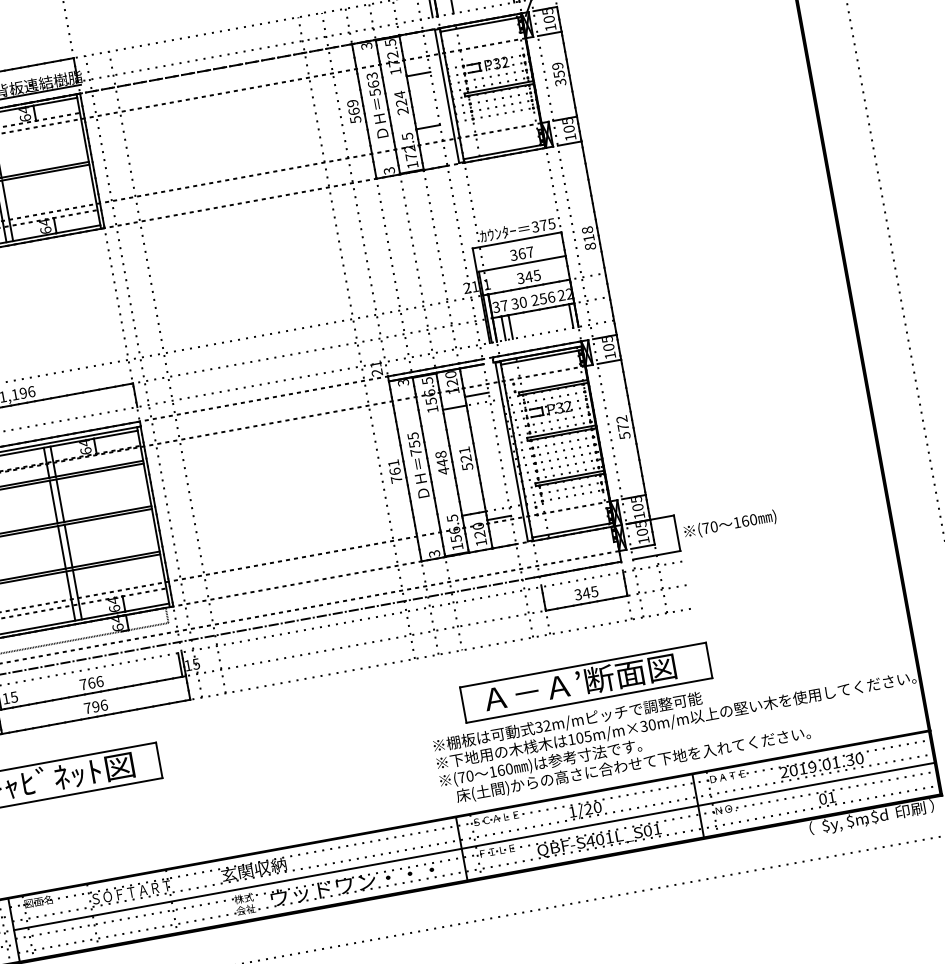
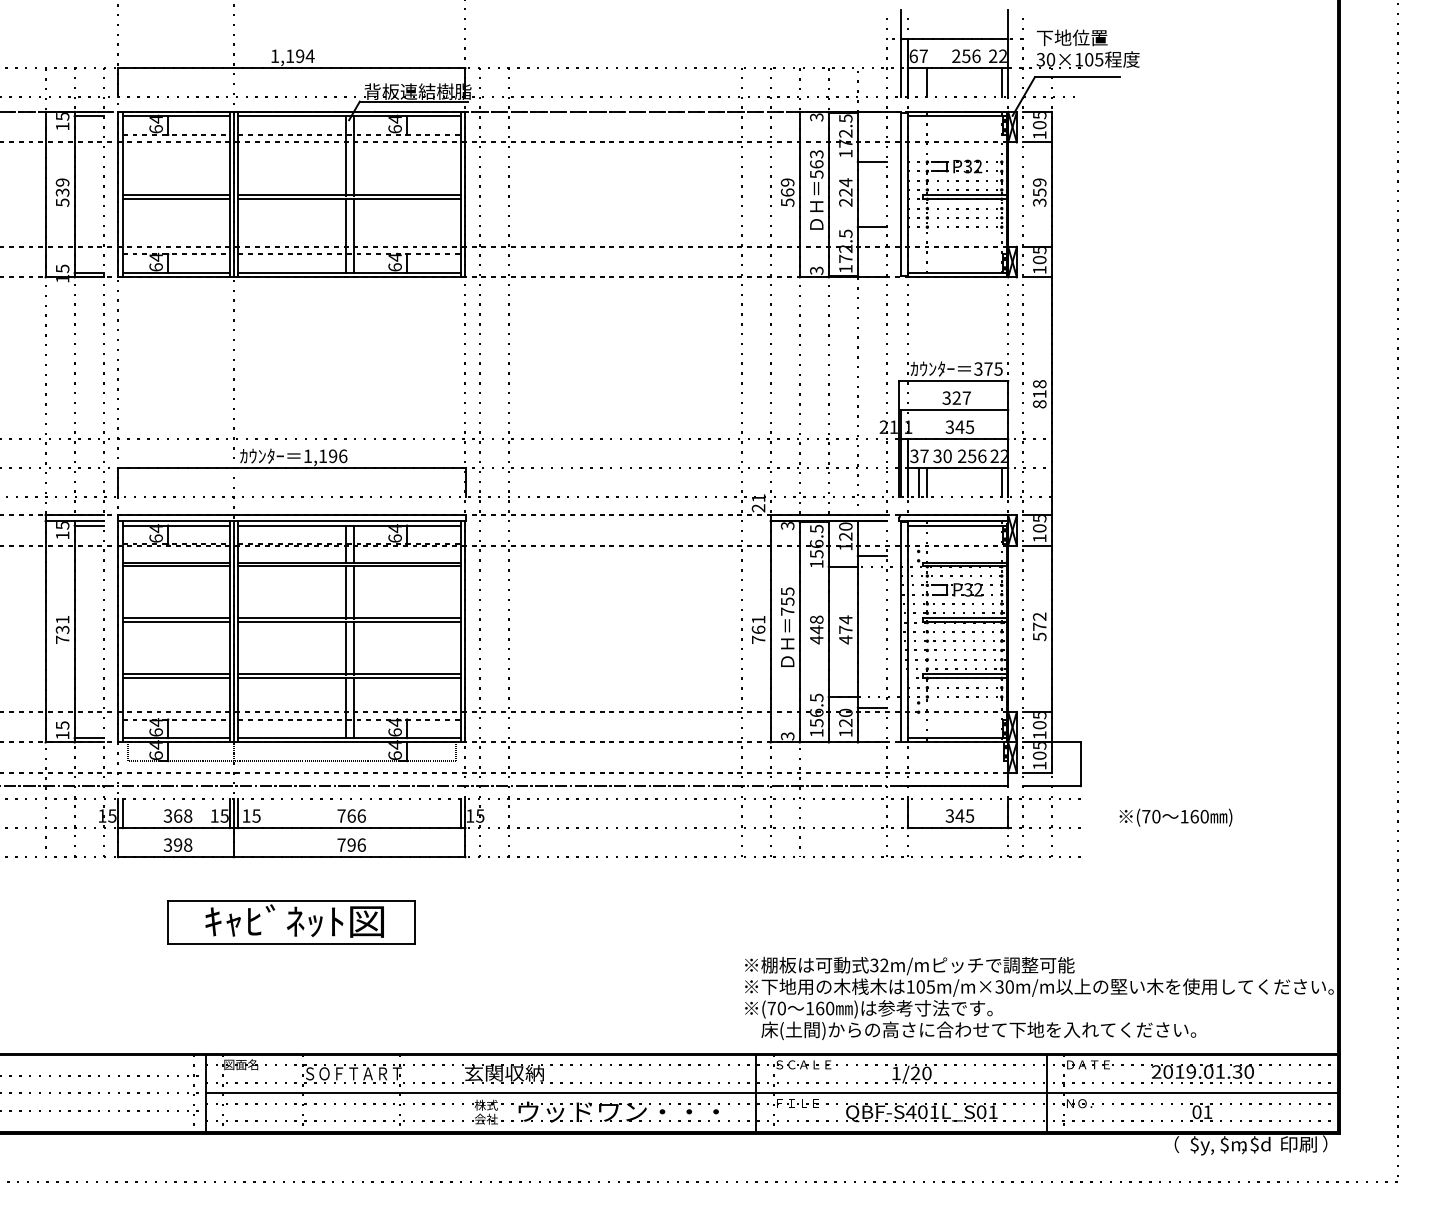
text: (521, 253) -> (956, 397), 367 -> 327
text: (465, 458) -> (845, 629), 521 -> 474
text: (729, 524) -> (1175, 817), moved
part: (585, 682) -> (939, 922), removed

